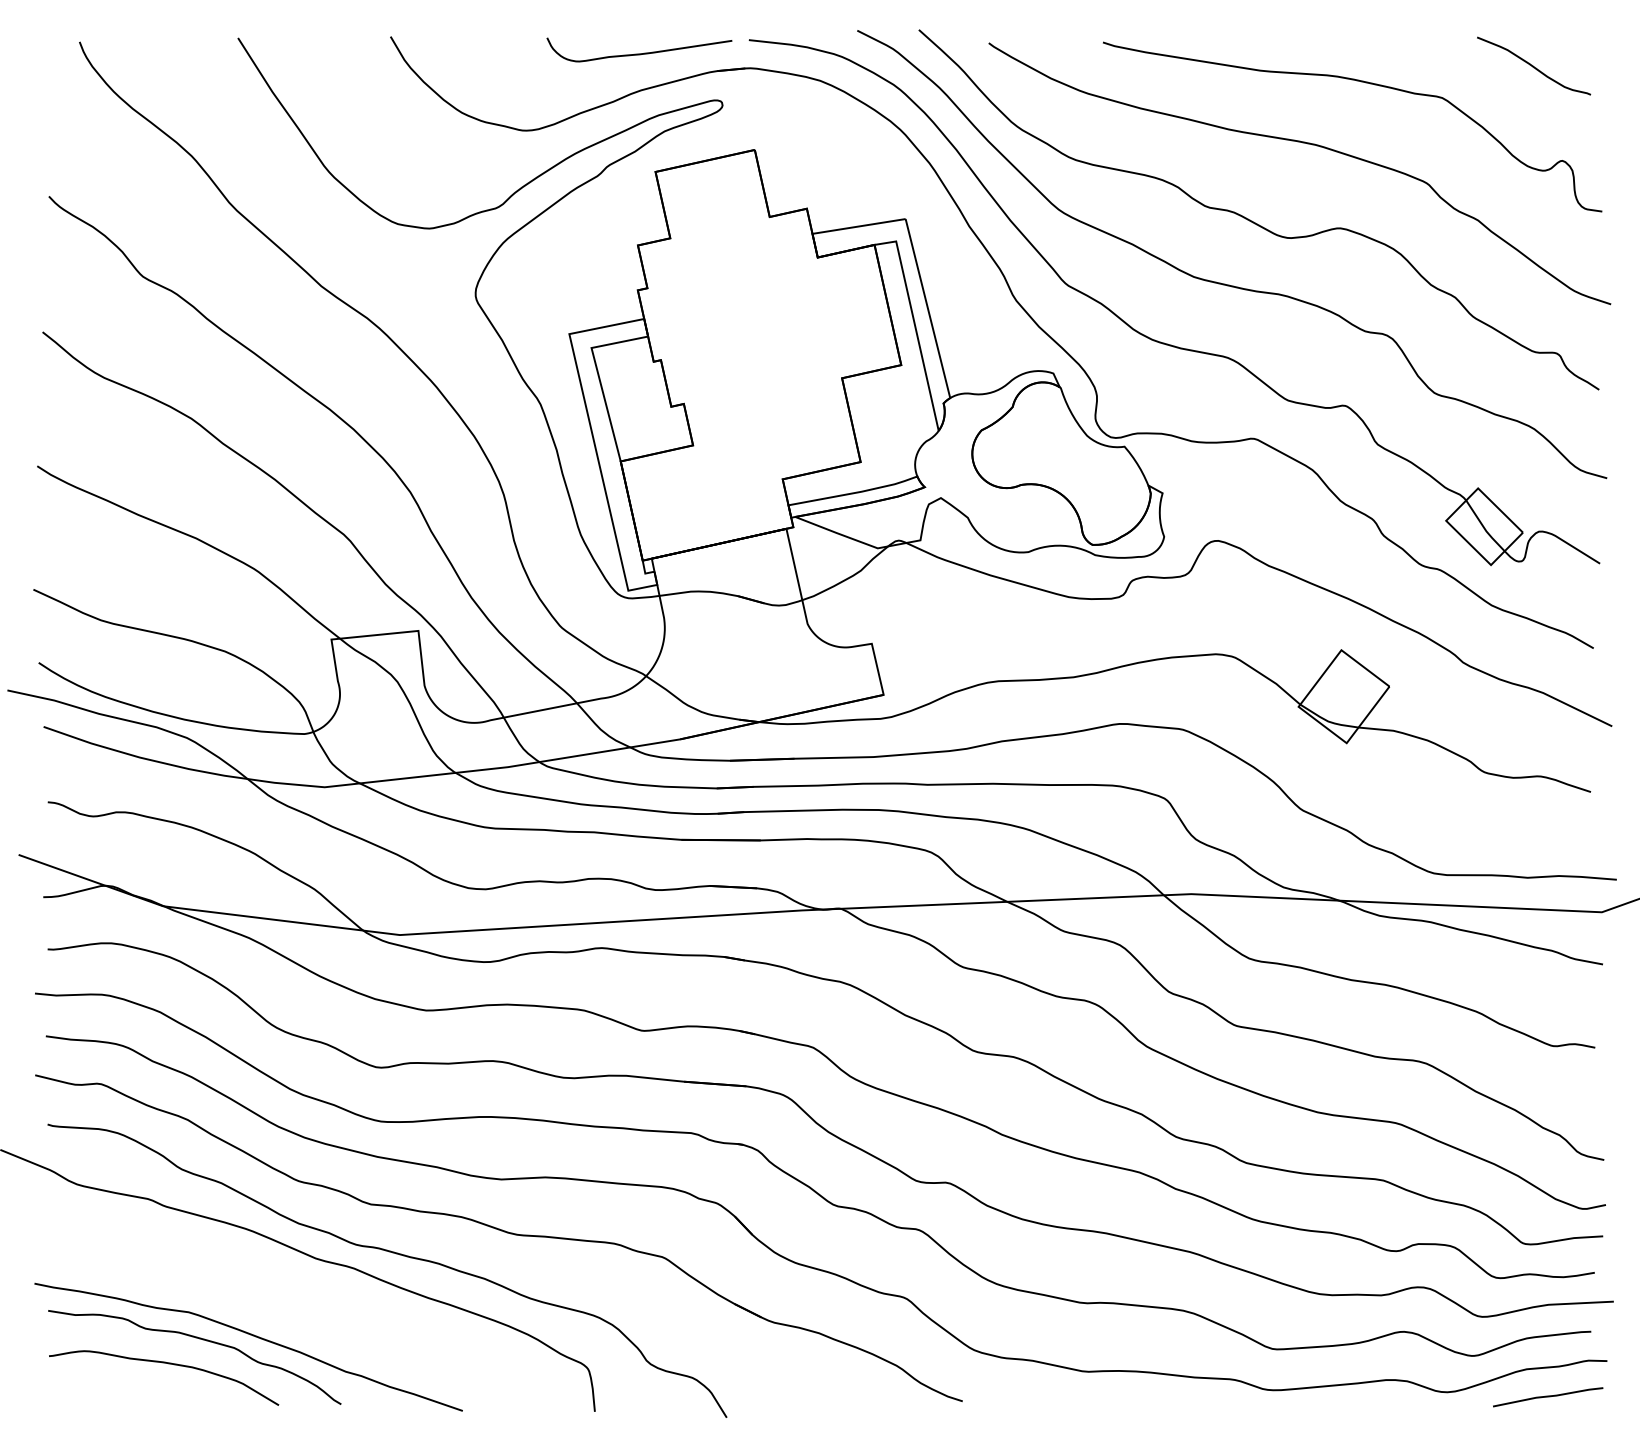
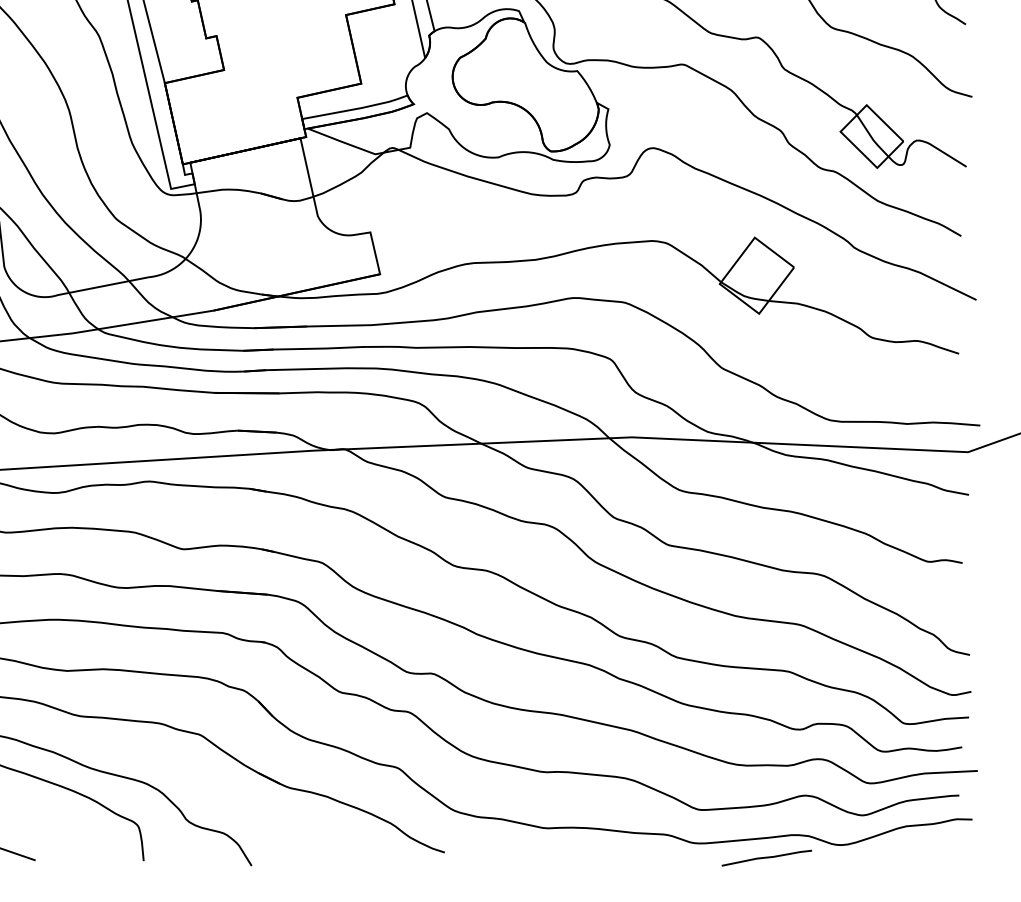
line: (1548, 1397) -> (767, 858), moved

